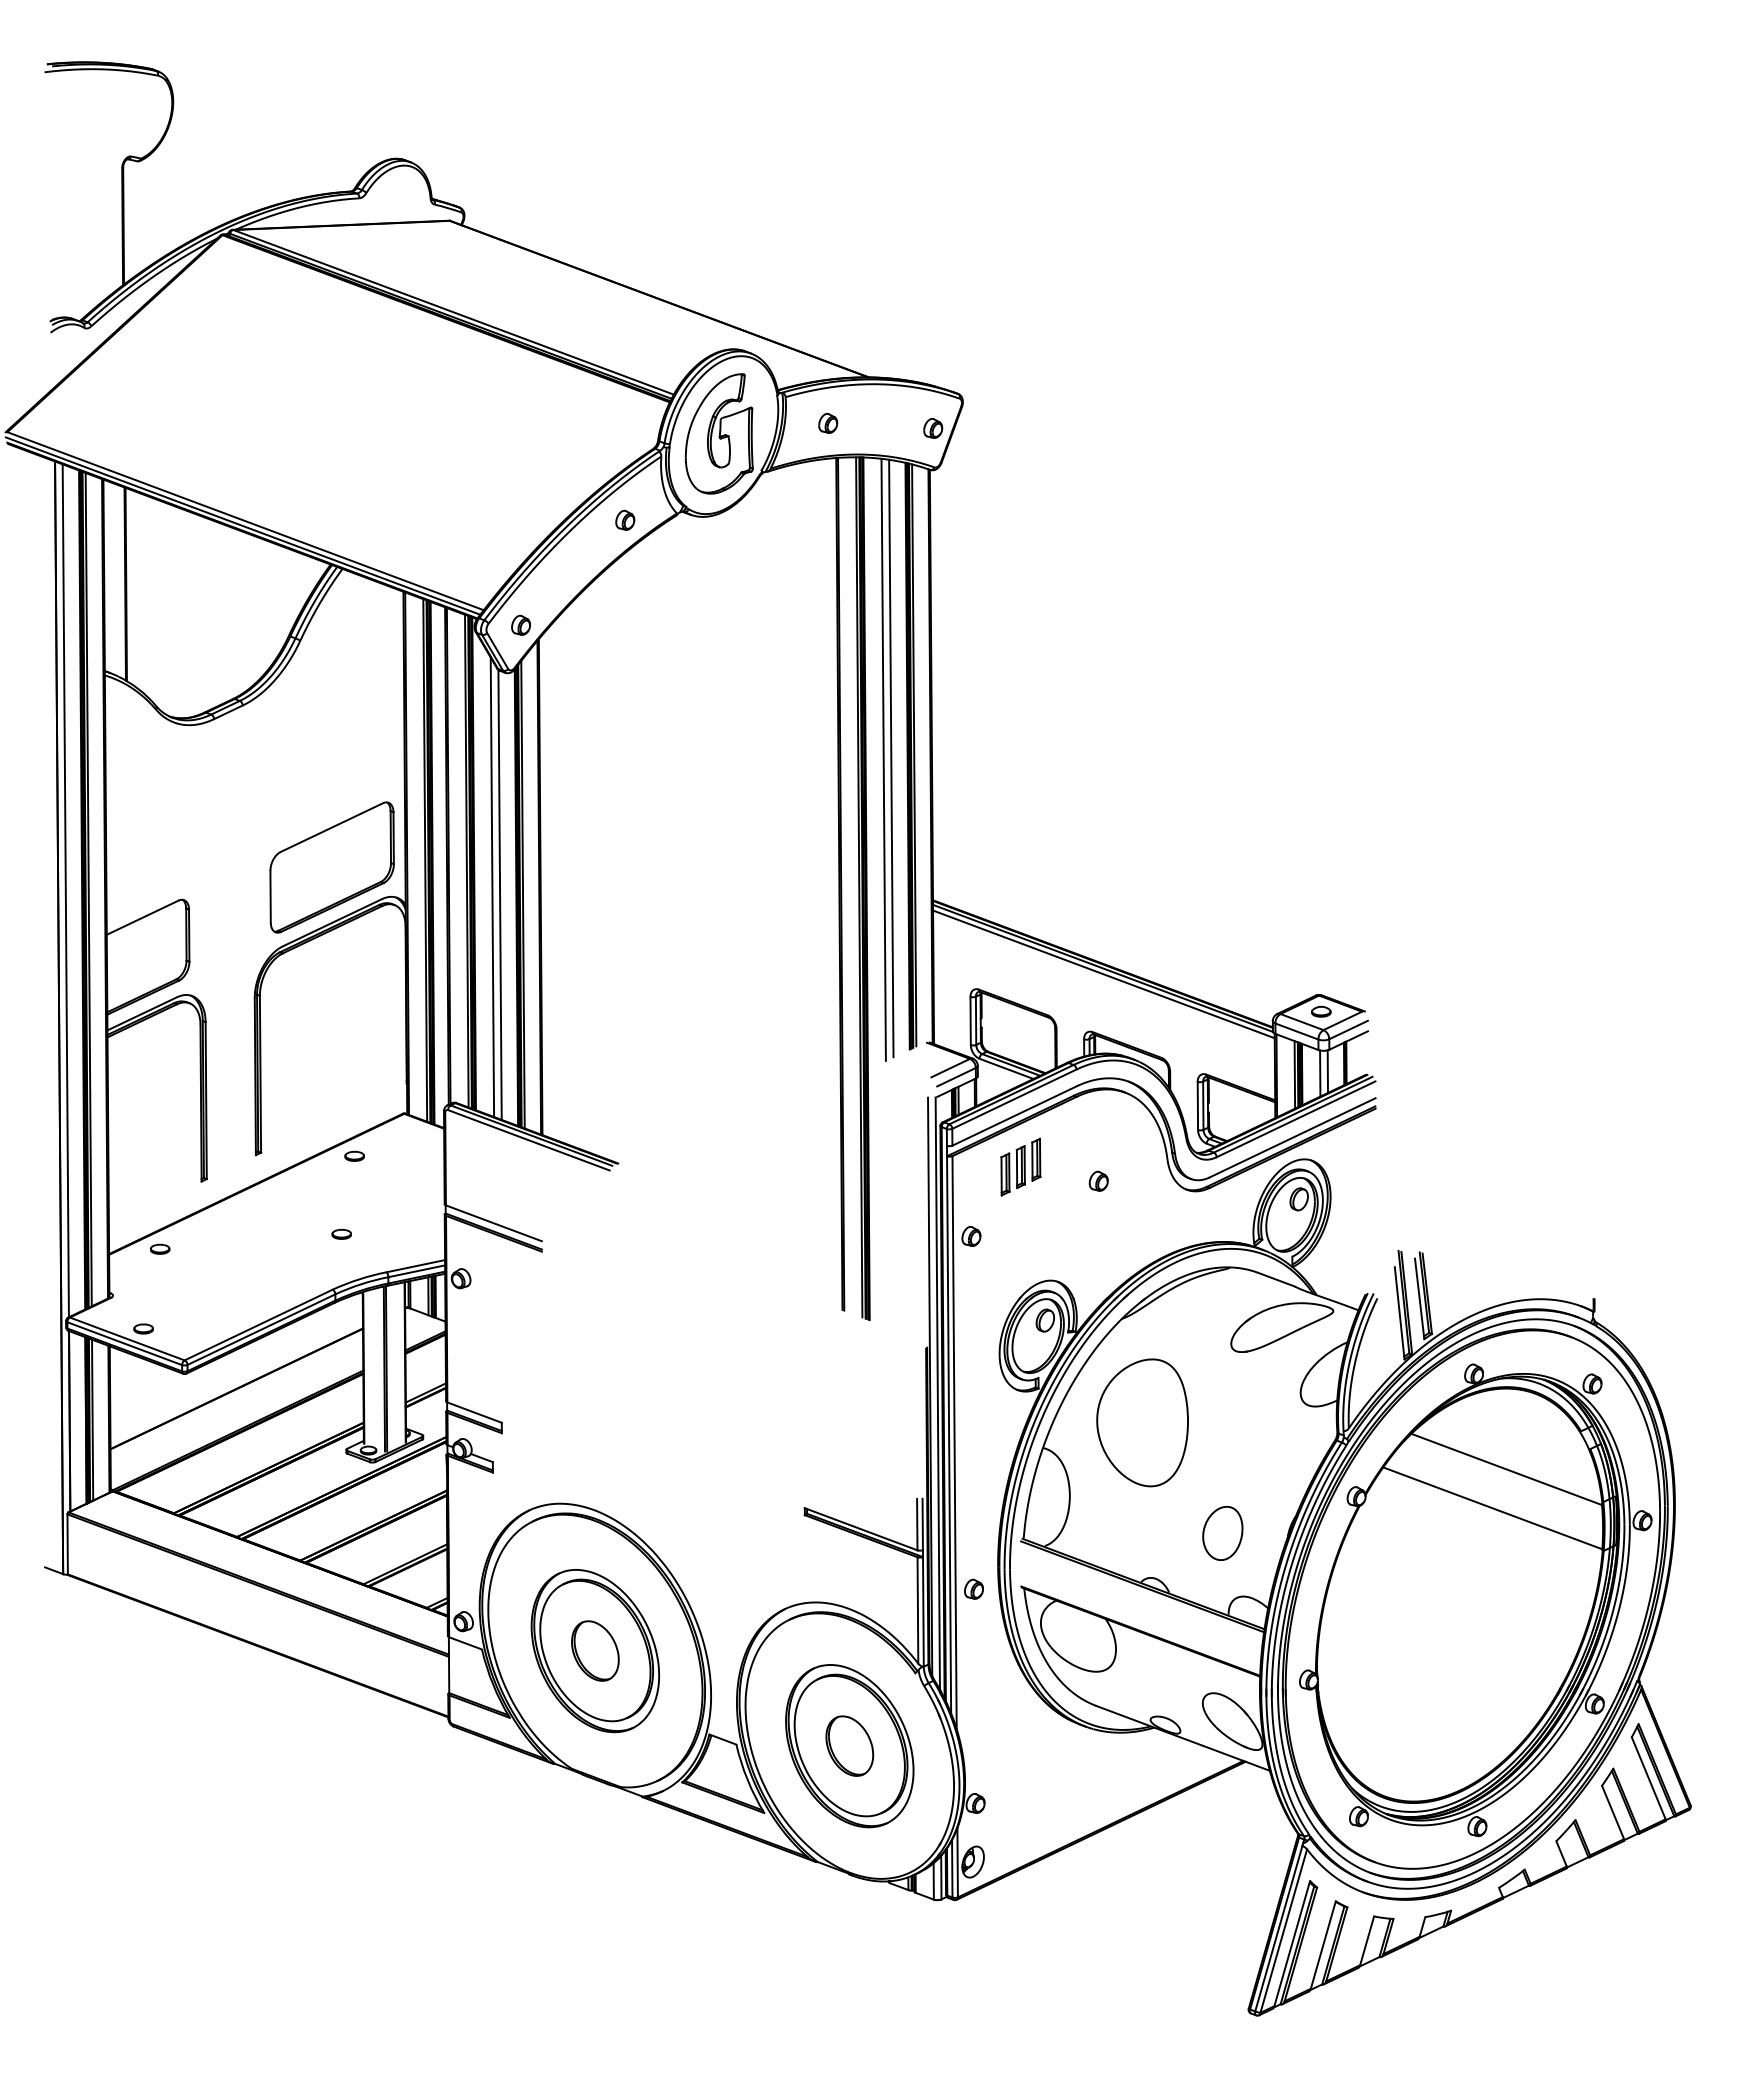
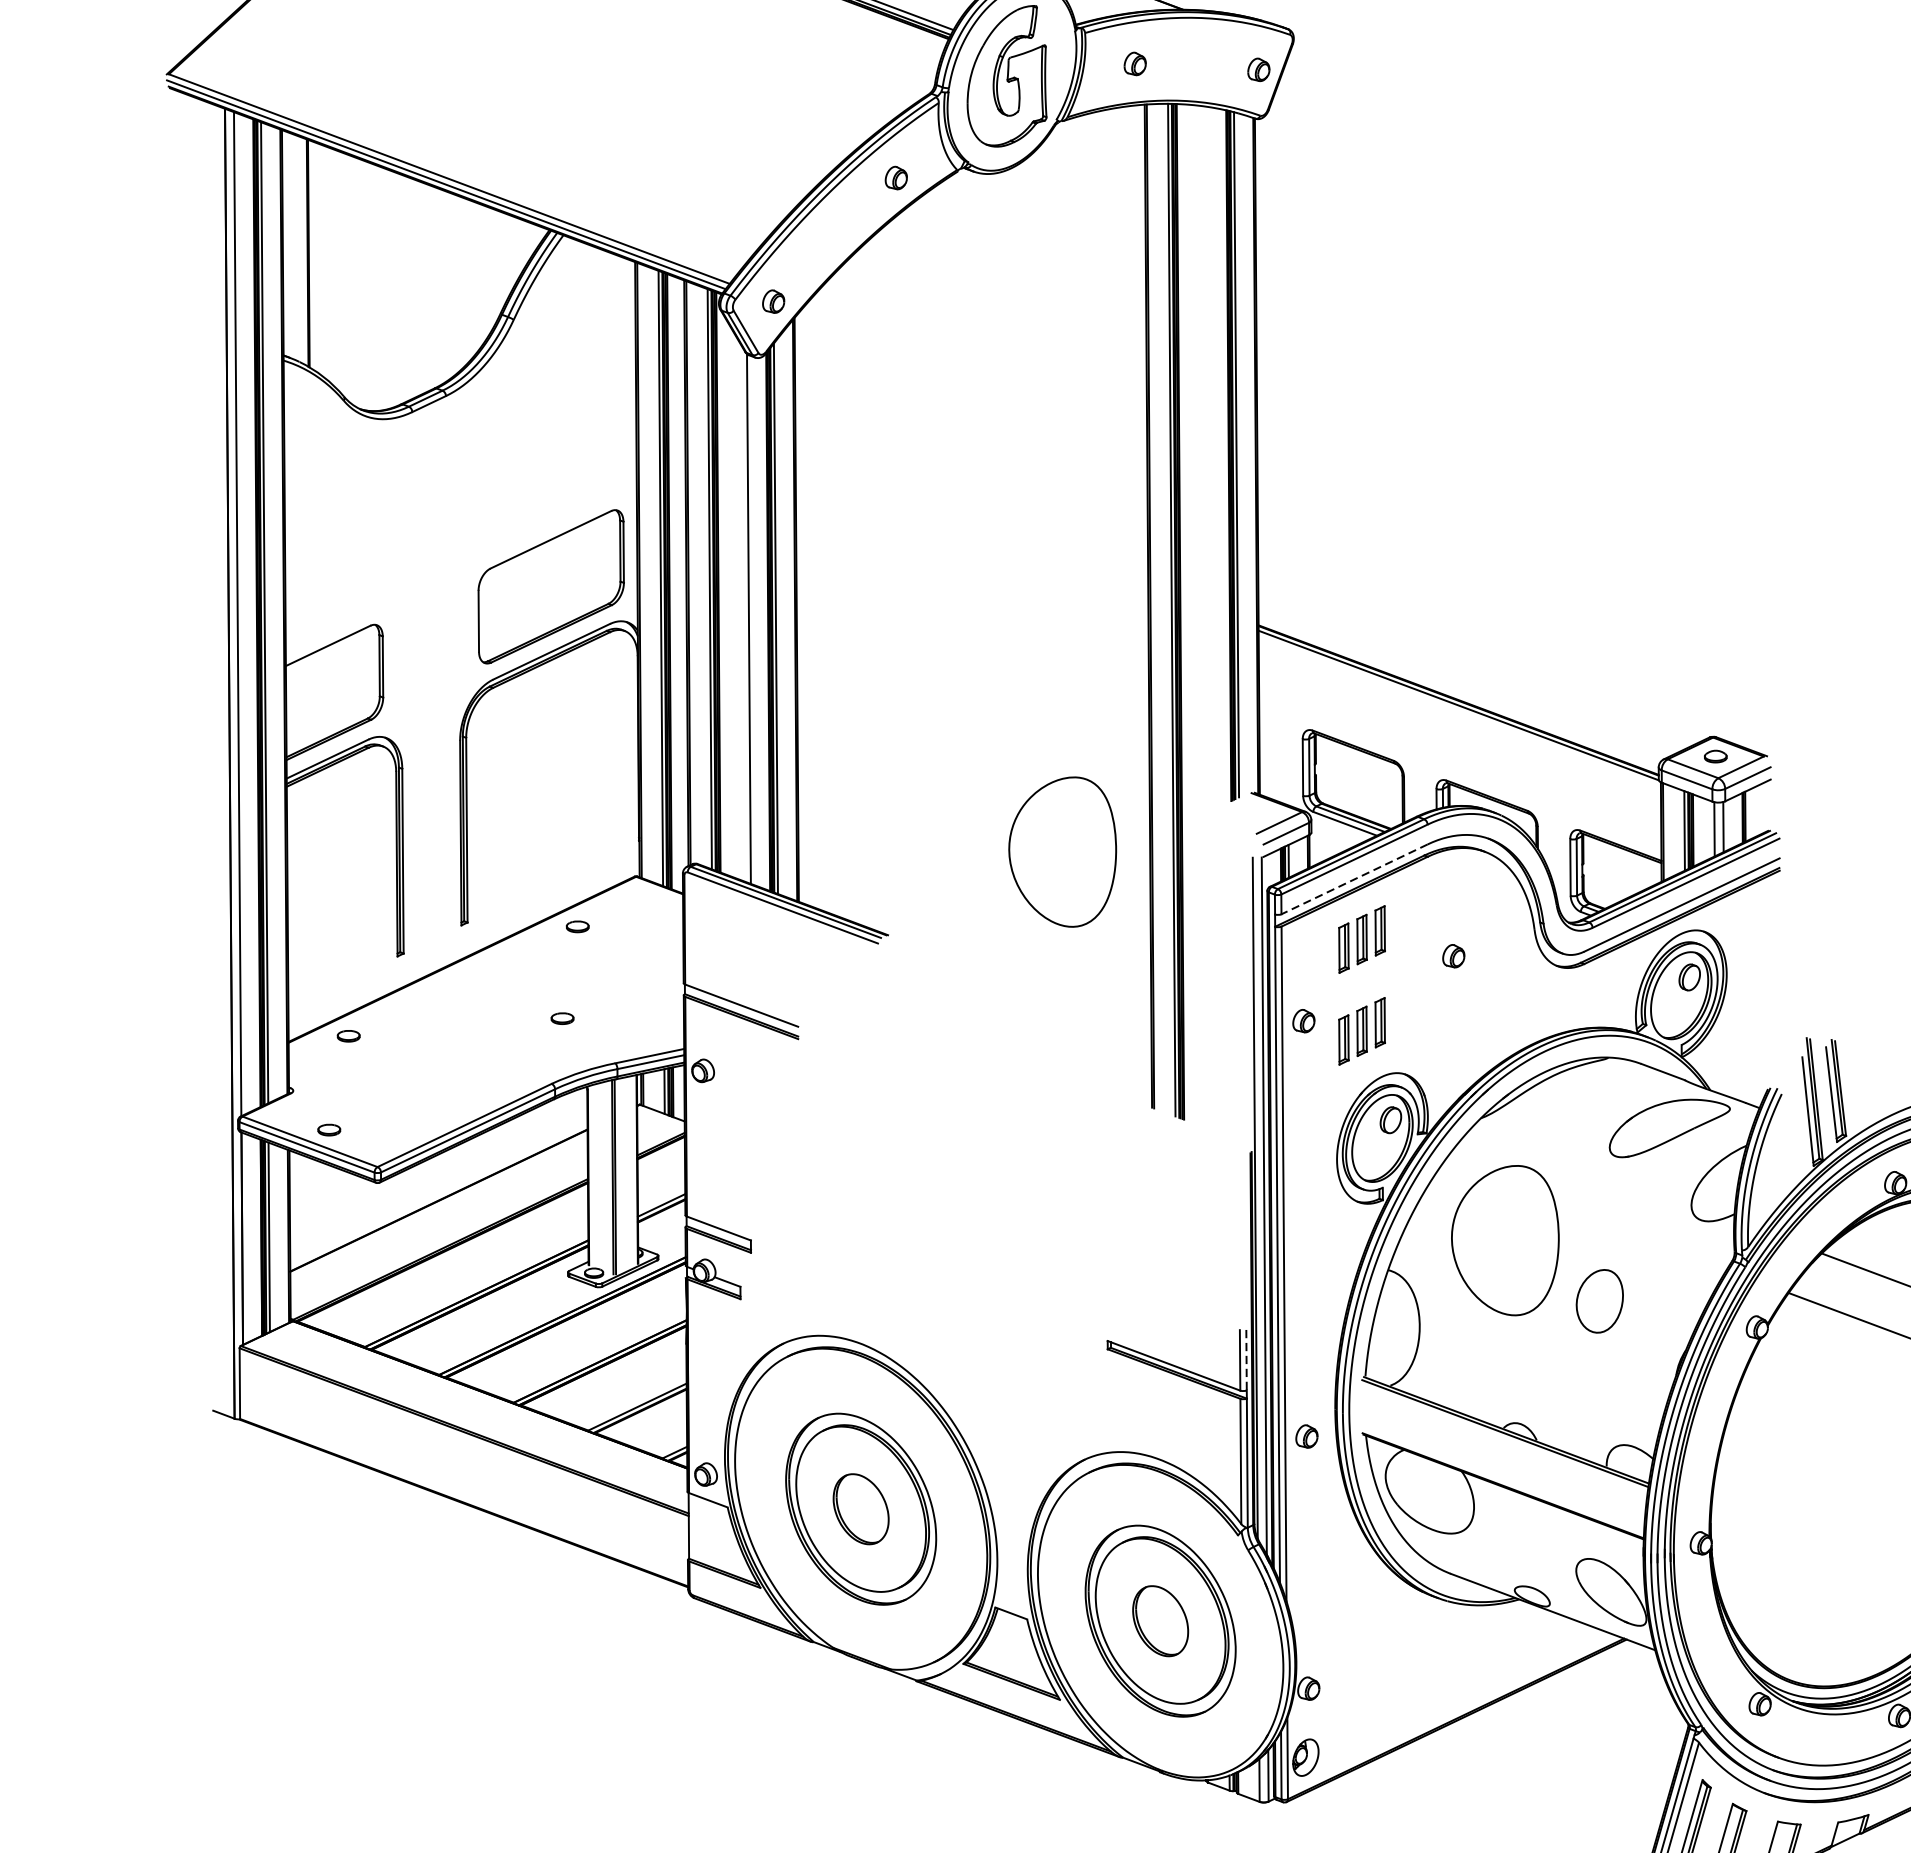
line: (891, 758) -> (1209, 458), removed
line: (883, 759) -> (1200, 459), removed
line: (492, 887) -> (740, 610), removed
line: (1103, 974) -> (1459, 712), removed
part: (766, 1092) -> (1062, 851), added
line: (1014, 1116) -> (1354, 879), solid -> dashed
part: (1020, 1244) -> (1361, 1030), added
line: (922, 1524) -> (1246, 1360), solid -> dashed
part: (1222, 1532) -> (1599, 1300), moved

